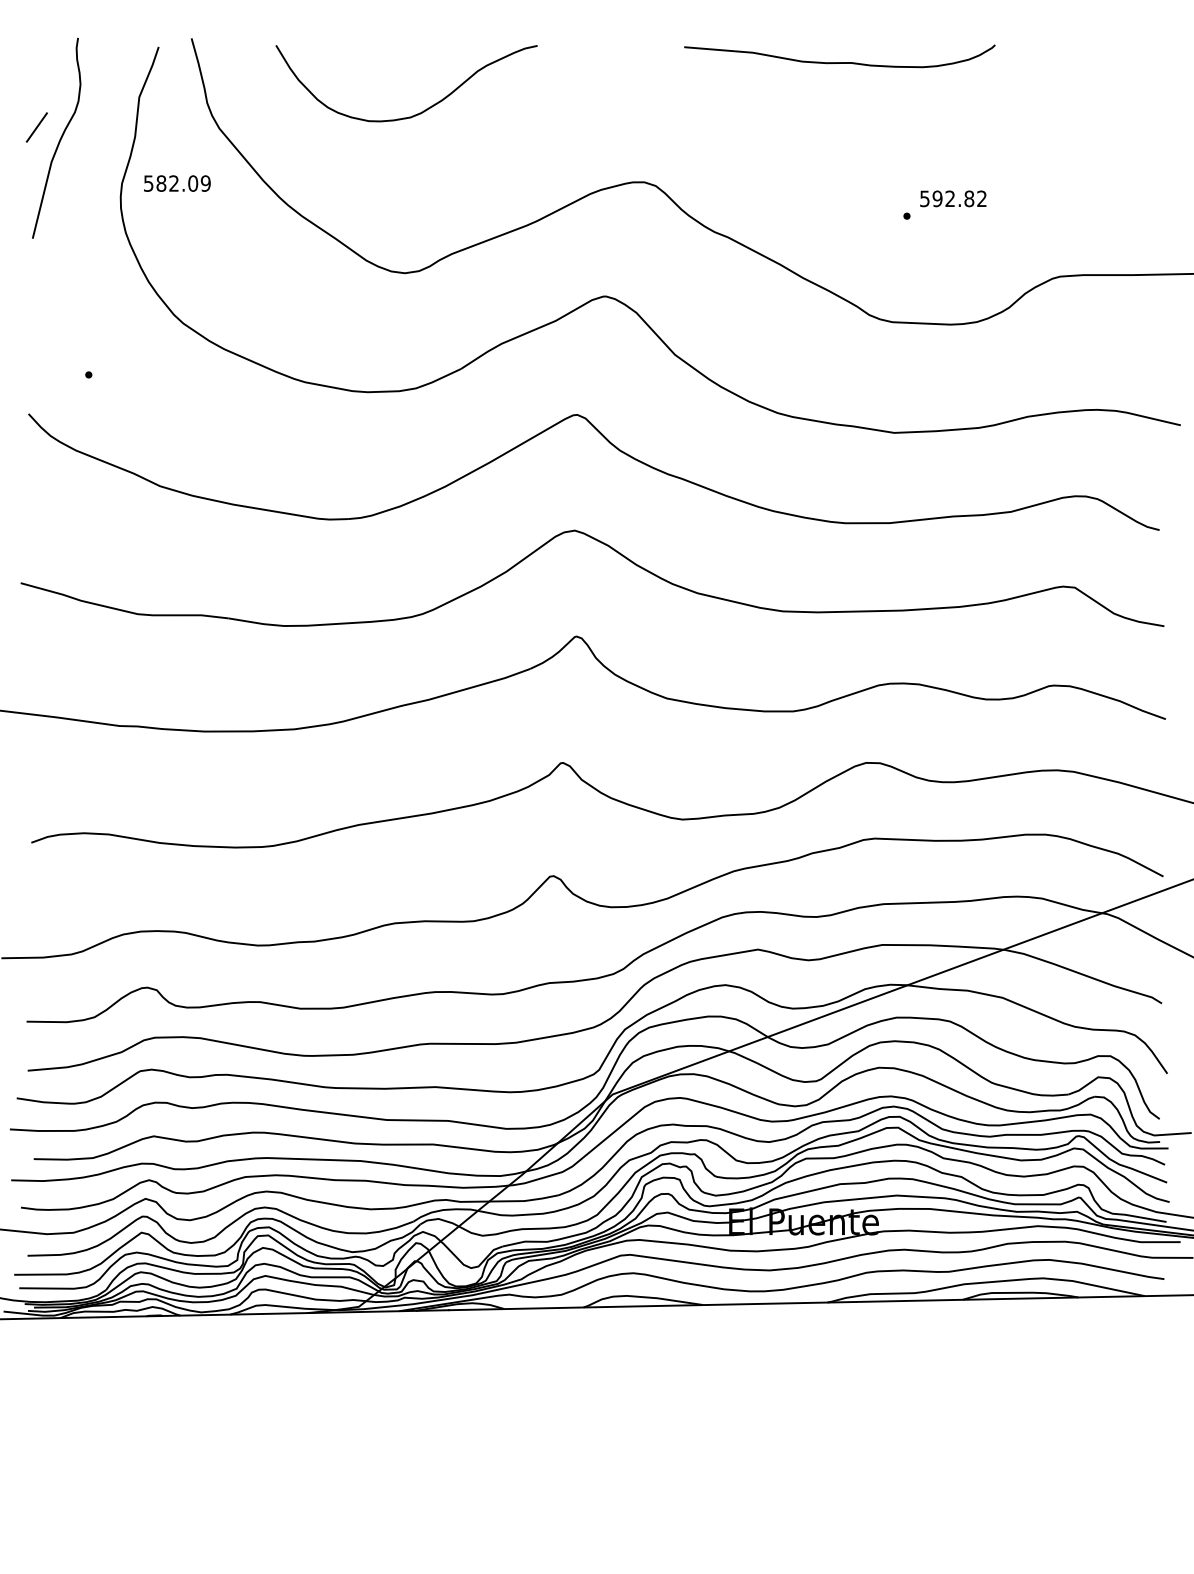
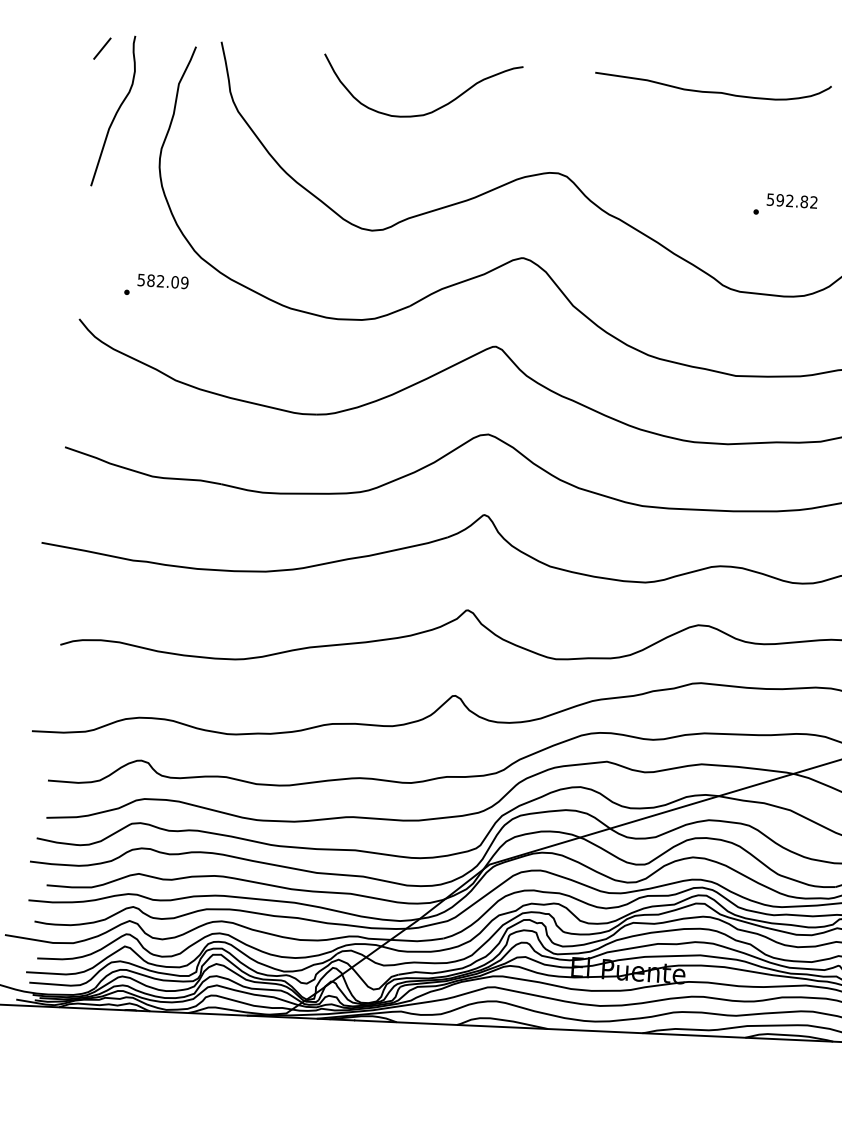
curve: (421, 111) -> (432, 111), moved
line: (36, 127) -> (102, 48), moved
text: (177, 183) -> (163, 281), moved

